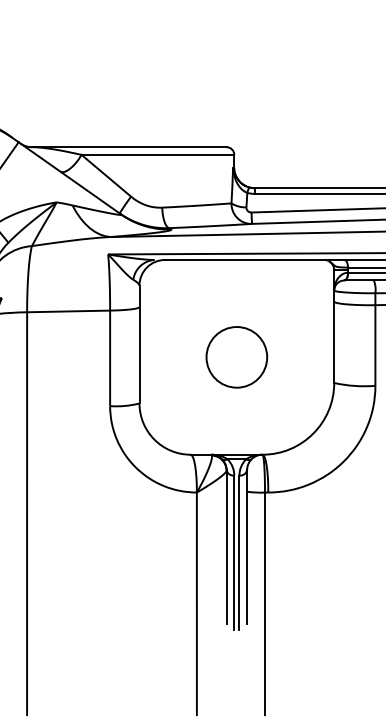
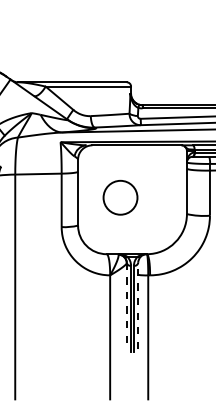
circle: (236, 356) -> (120, 197), moved
line: (247, 546) -> (138, 305), solid -> dashed
line: (226, 548) -> (126, 306), solid -> dashed

